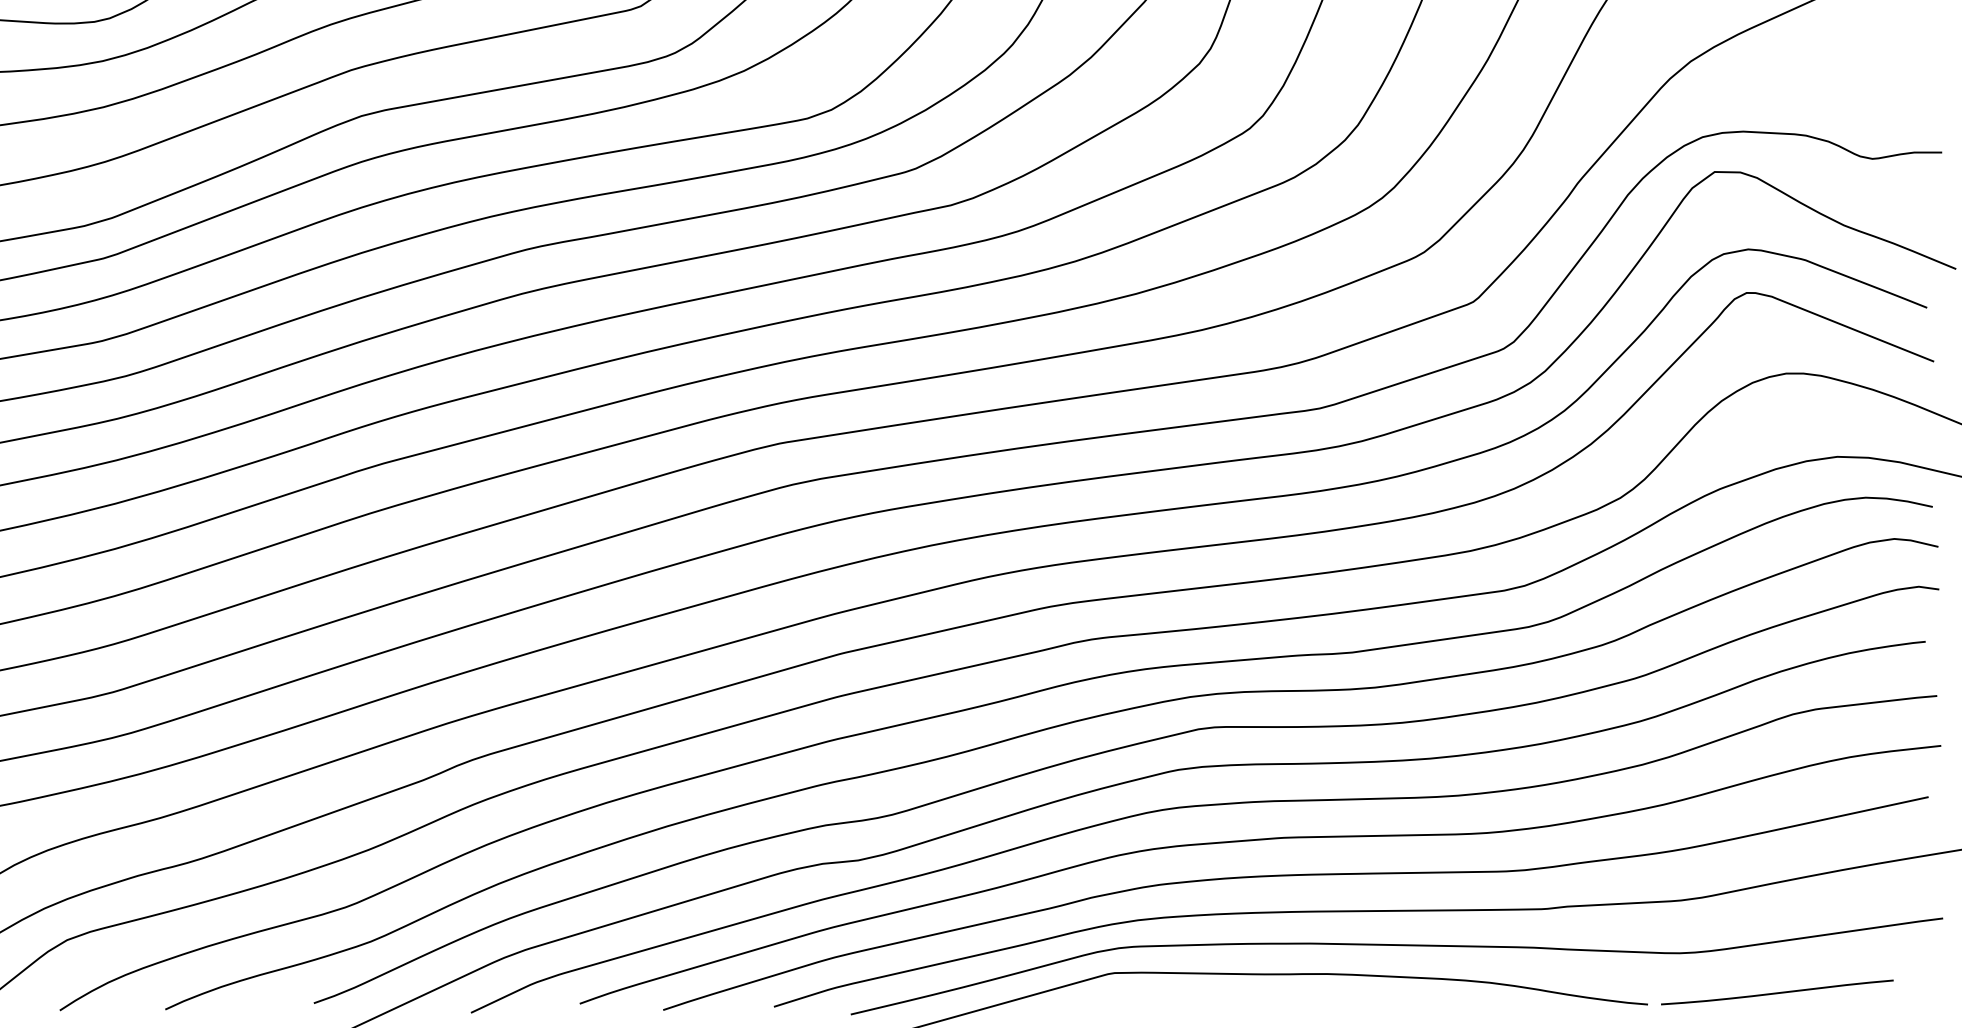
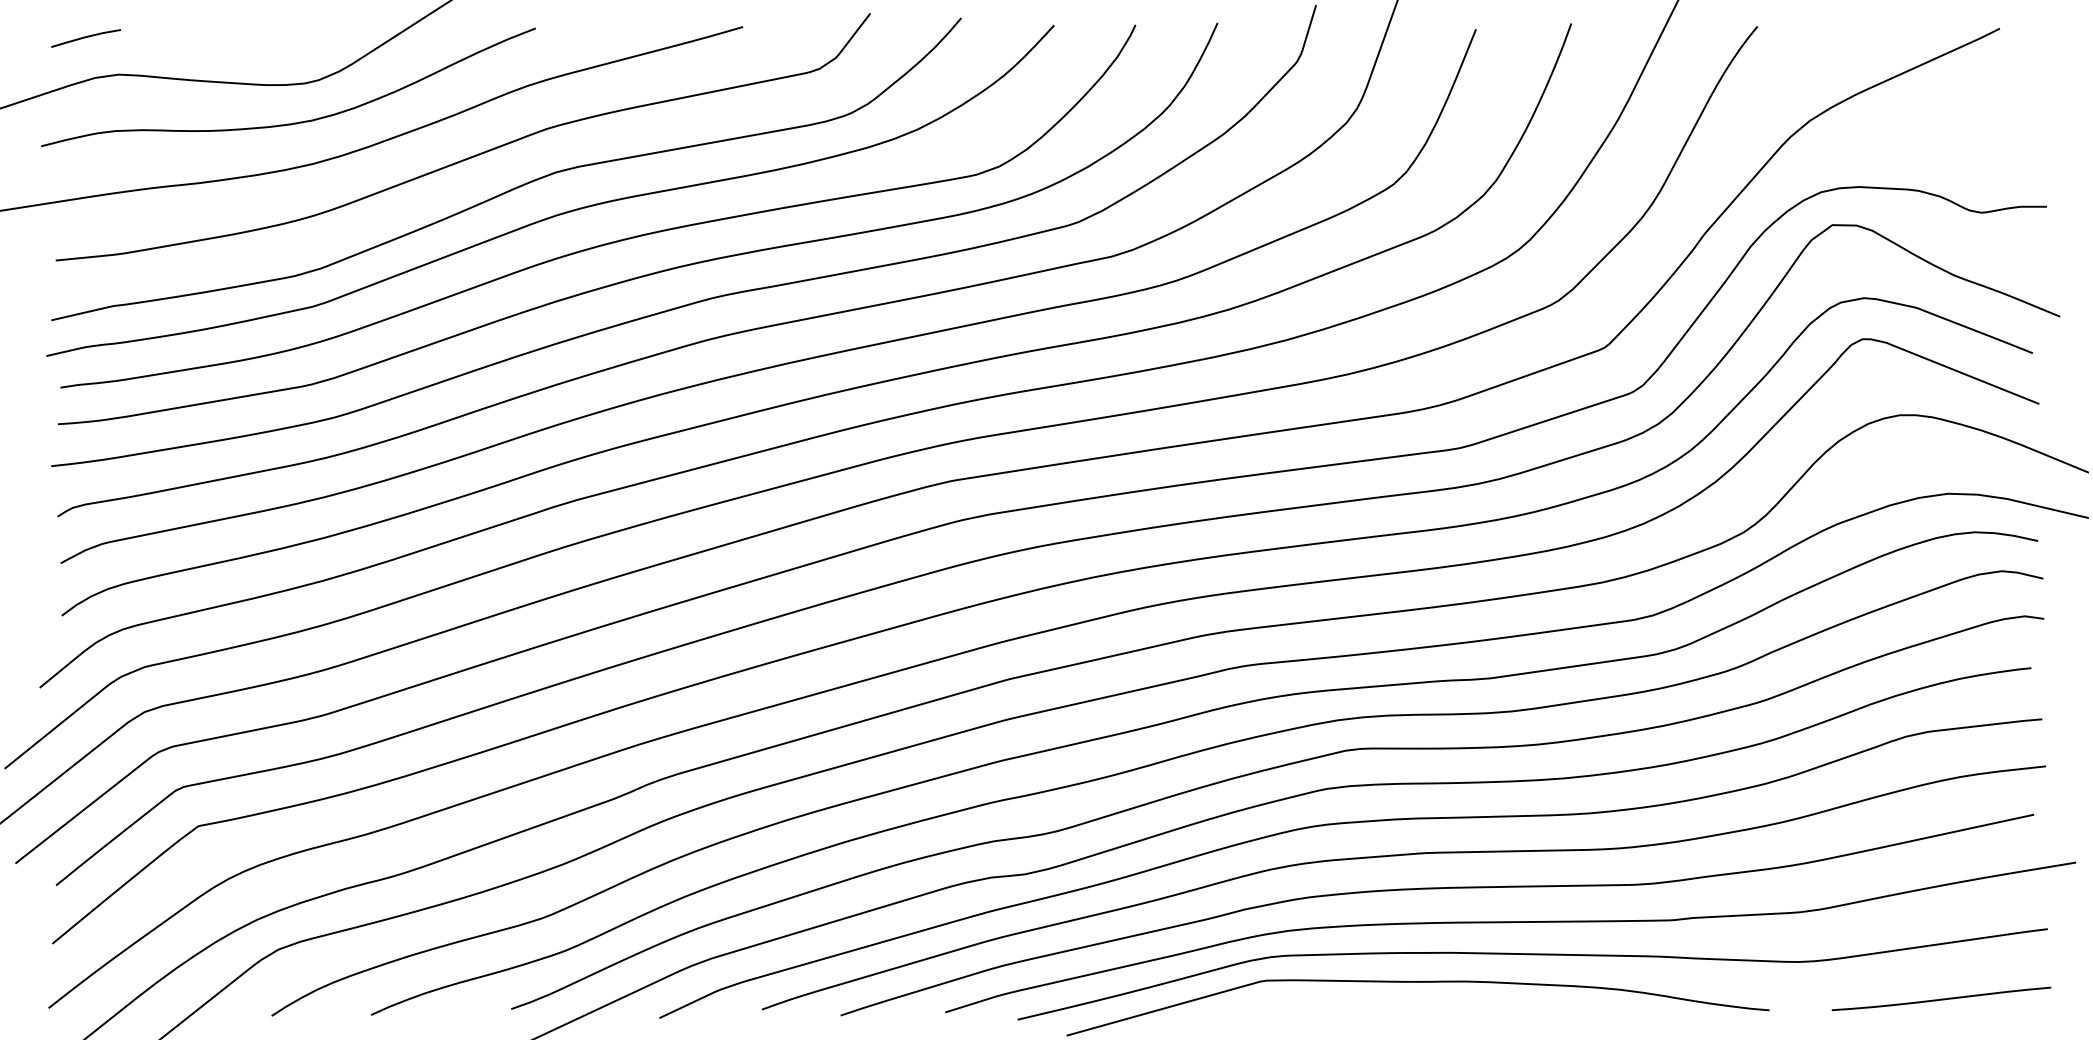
curve: (1777, 992) -> (1941, 998), moved

